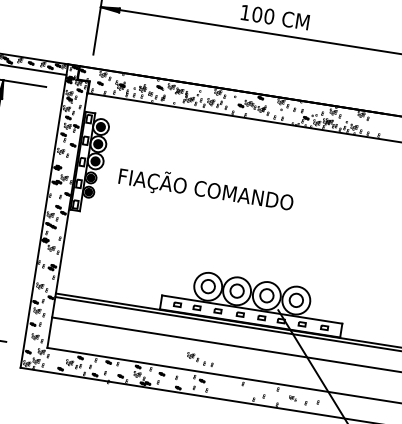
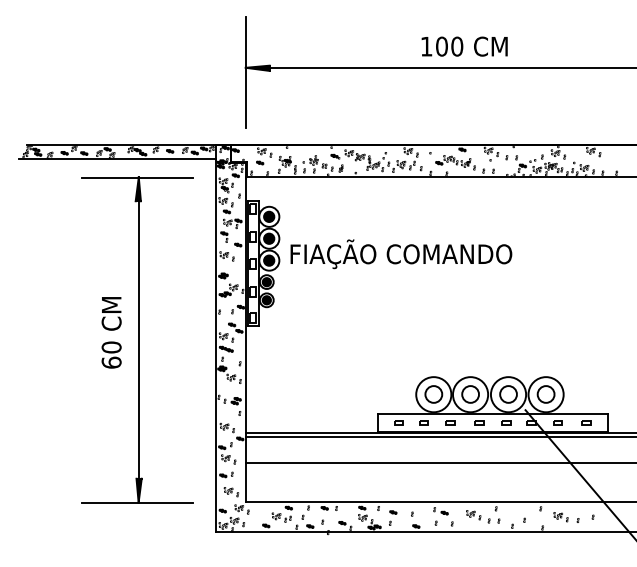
text: (206, 189) -> (401, 254), moved
part: (200, 359) -> (483, 516), moved
part: (292, 398) -> (560, 517), size x1.67

